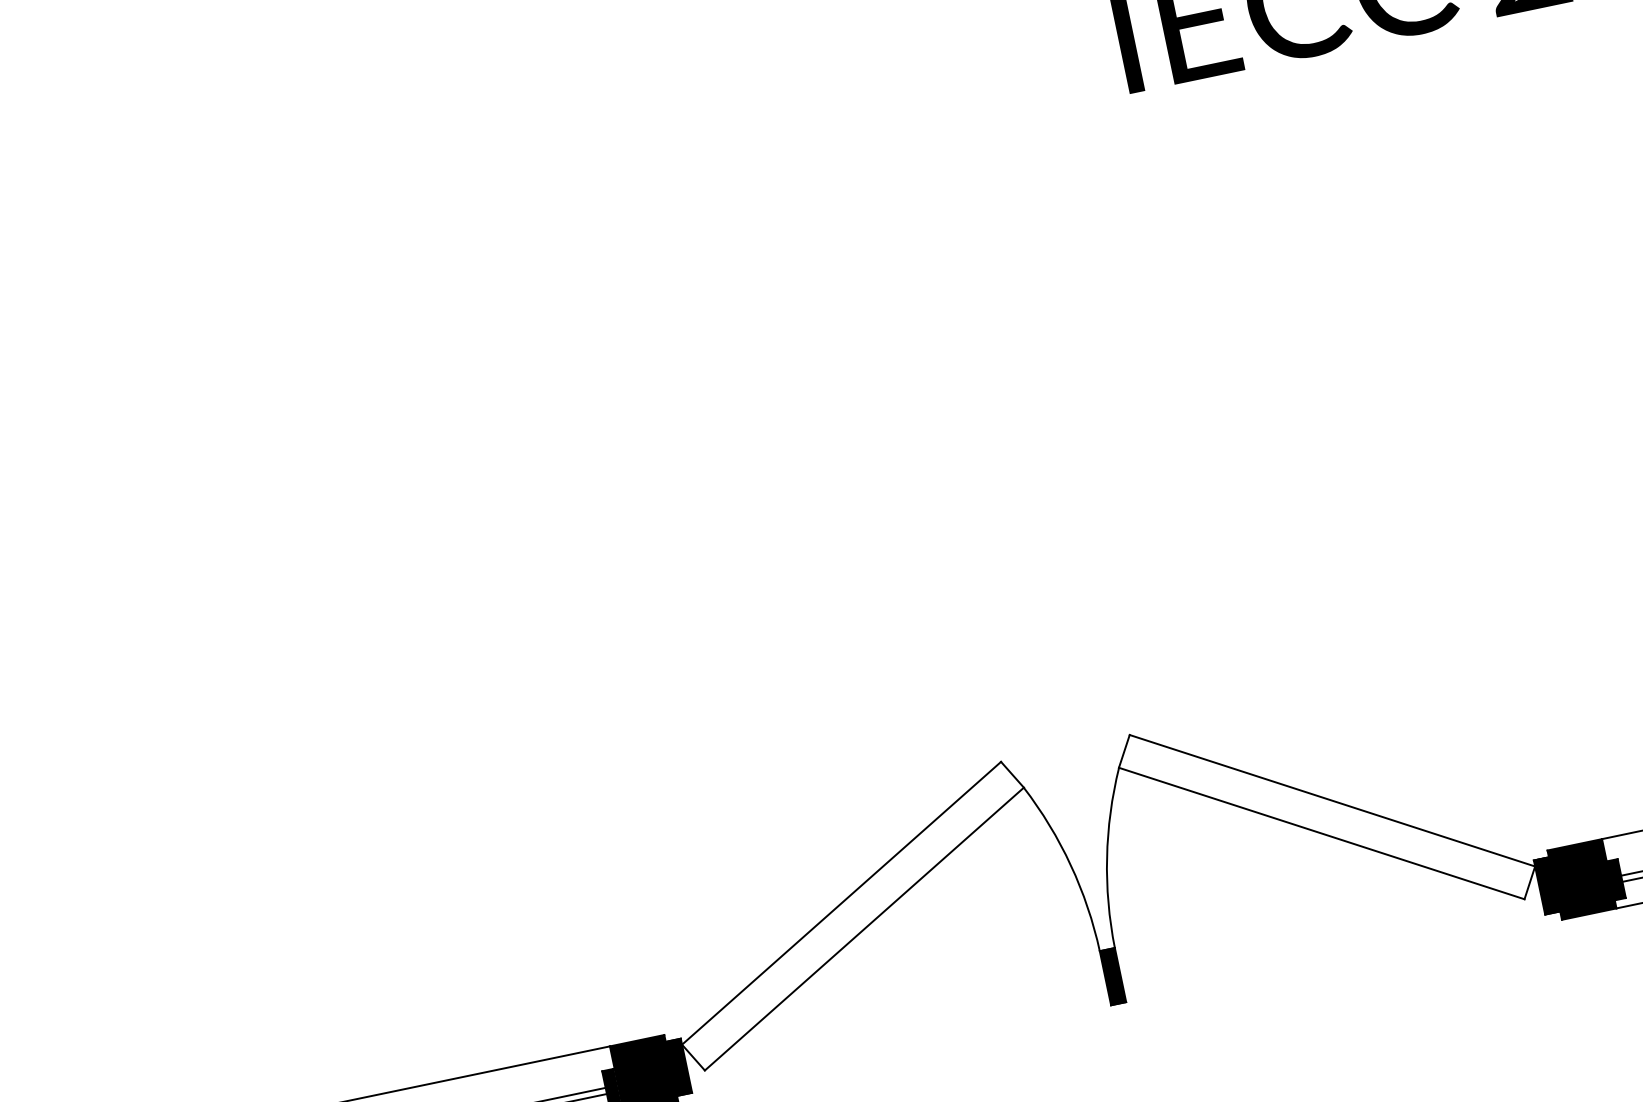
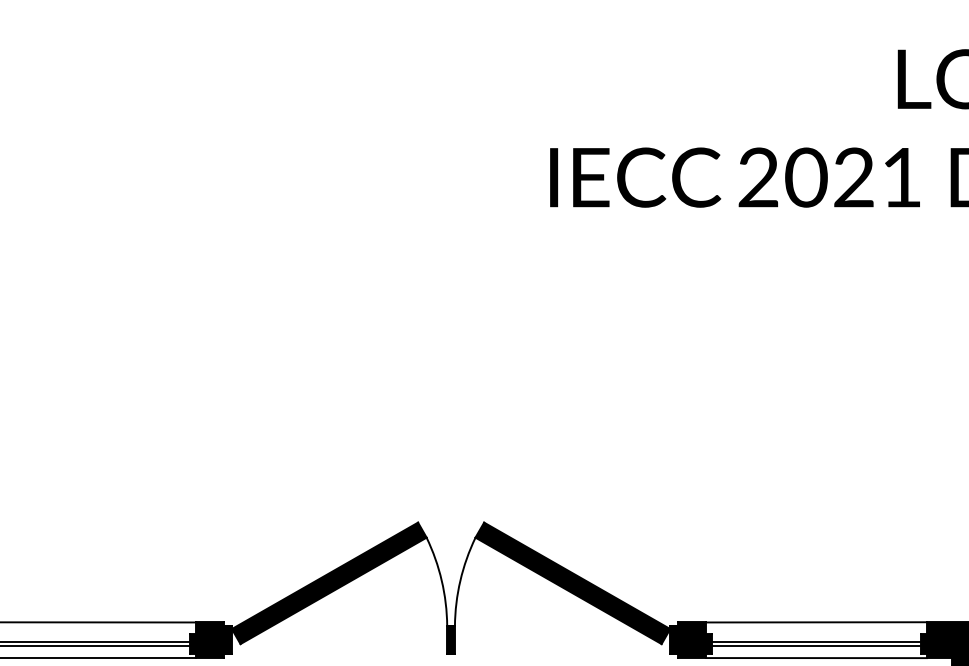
fill: (1326, 817) -> (572, 583), added
fill: (851, 916) -> (328, 583), added

